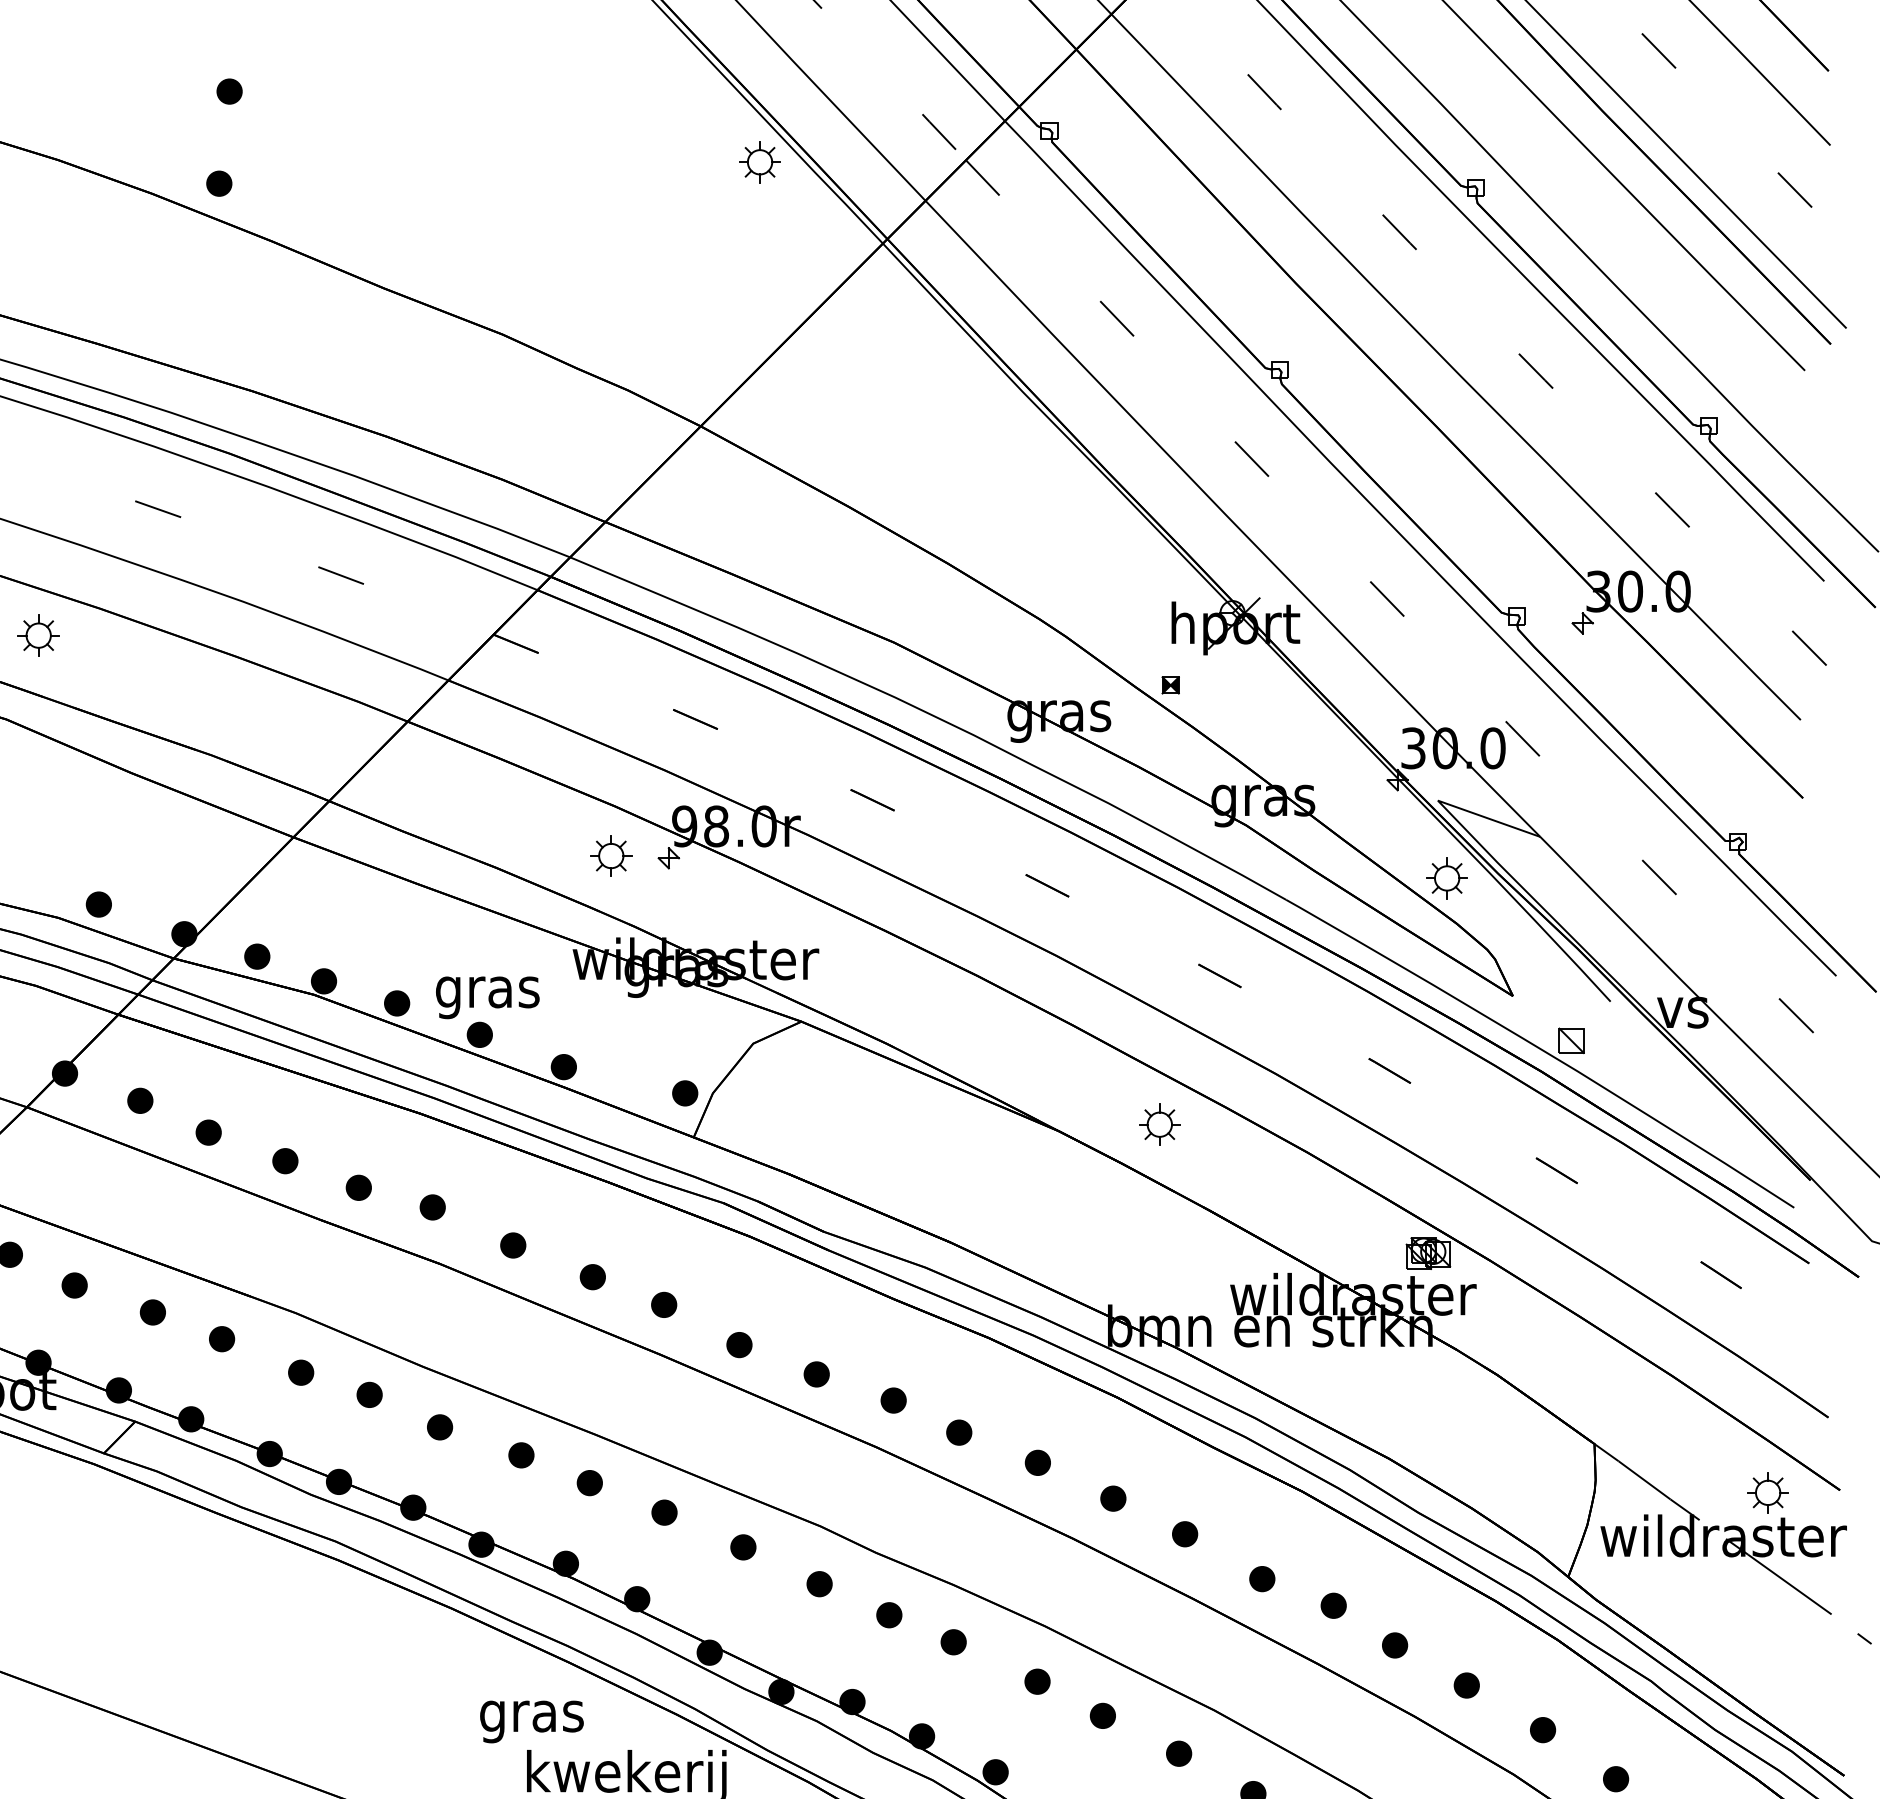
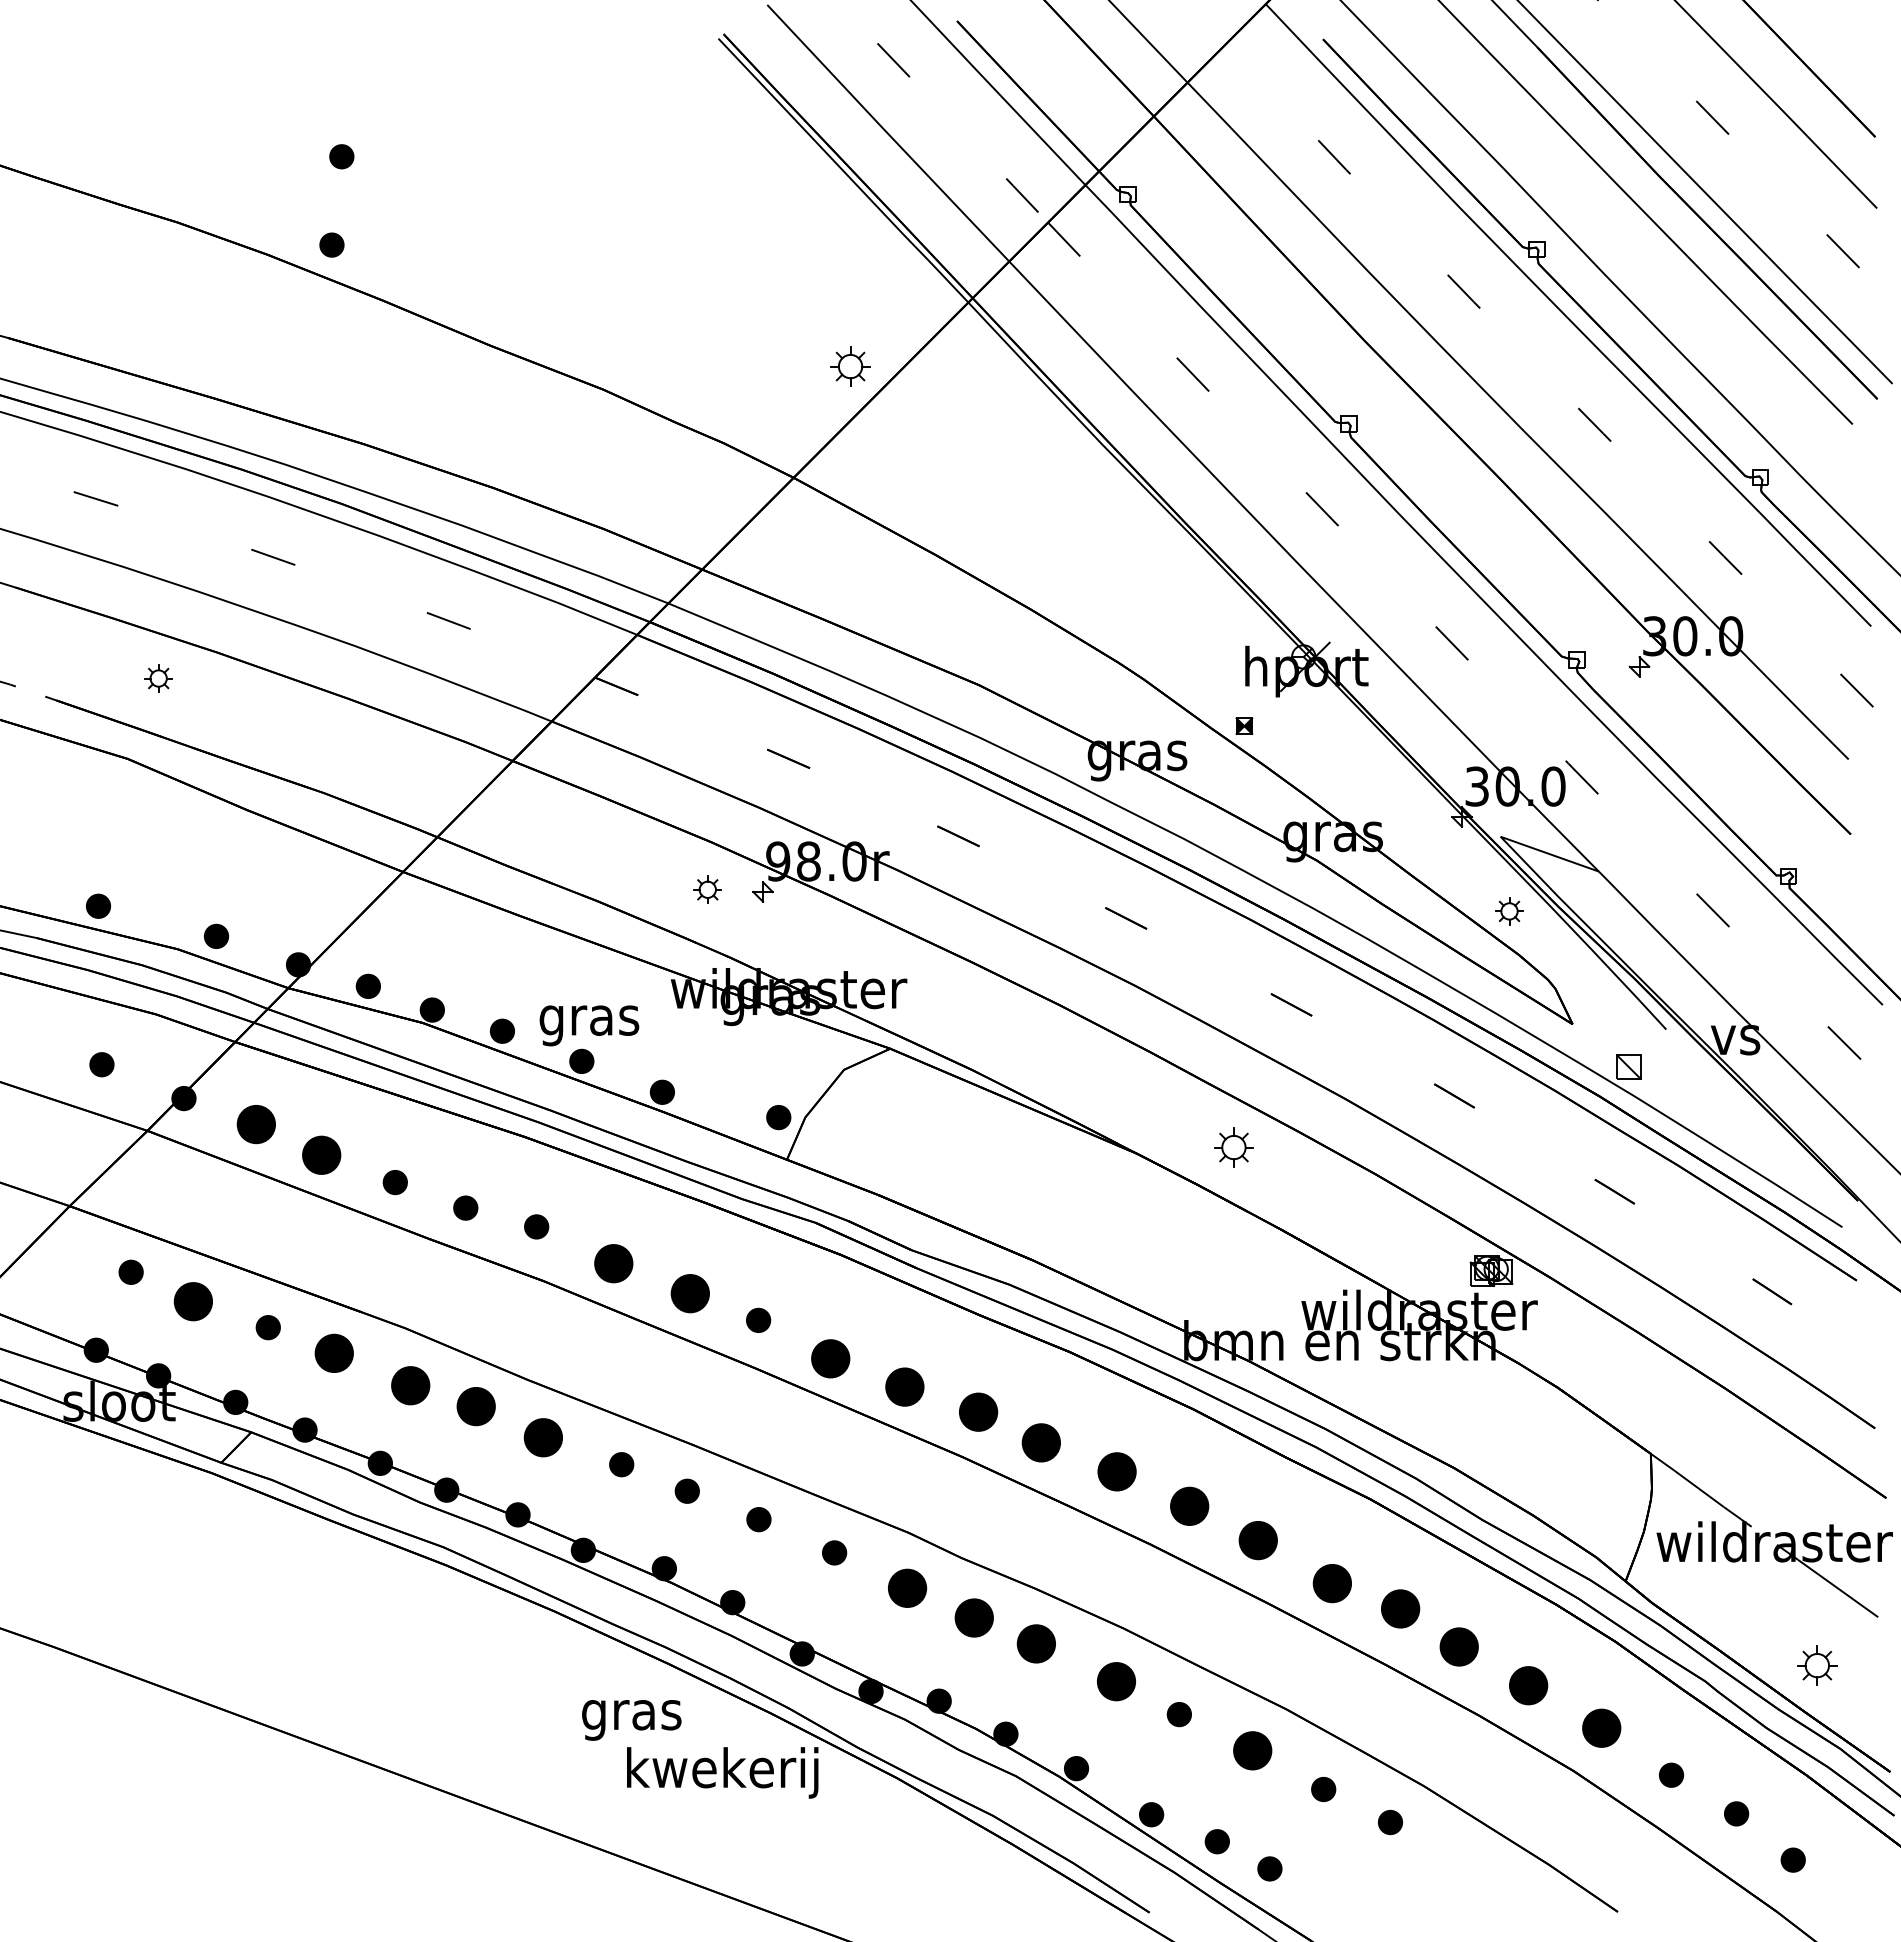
part: (759, 162) -> (850, 366), moved
part: (38, 635) -> (158, 678), size x0.7
part: (610, 855) -> (707, 889), size x0.7
part: (1447, 878) -> (1509, 911), size x0.7
part: (139, 1100) -> (255, 1124), size x1.6
part: (208, 1131) -> (321, 1154), size x1.6
part: (512, 1244) -> (613, 1262), size x1.6
part: (592, 1276) -> (689, 1293), size x1.6
part: (73, 1285) -> (192, 1301), size x1.6
part: (221, 1338) -> (334, 1352), size x1.6
part: (739, 1344) -> (830, 1358), size x1.6
part: (300, 1371) -> (409, 1384), size x1.6
part: (816, 1373) -> (904, 1386), size x1.6
part: (368, 1394) -> (475, 1406), size x1.6
part: (893, 1399) -> (978, 1411), size x1.6
part: (439, 1427) -> (543, 1437), size x1.6
part: (959, 1432) -> (1041, 1442), size x1.6
part: (1037, 1462) -> (1116, 1471), size x1.6
part: (1768, 1492) -> (1817, 1665), moved
part: (1112, 1497) -> (1188, 1505), size x1.6
part: (1184, 1533) -> (1257, 1539), size x1.6
part: (1261, 1578) -> (1331, 1582), size x1.6
part: (819, 1583) -> (907, 1587), size x1.6
part: (1333, 1605) -> (1400, 1608), size x1.6
part: (889, 1614) -> (974, 1617), size x1.6
part: (952, 1641) -> (1035, 1643), size x1.6
part: (1395, 1644) -> (1459, 1646), size x1.6
part: (1037, 1681) -> (1116, 1681), size x1.6
part: (1465, 1684) -> (1527, 1684), size x1.6
part: (1542, 1729) -> (1600, 1727), size x1.6
part: (1178, 1753) -> (1251, 1750), size x1.6

